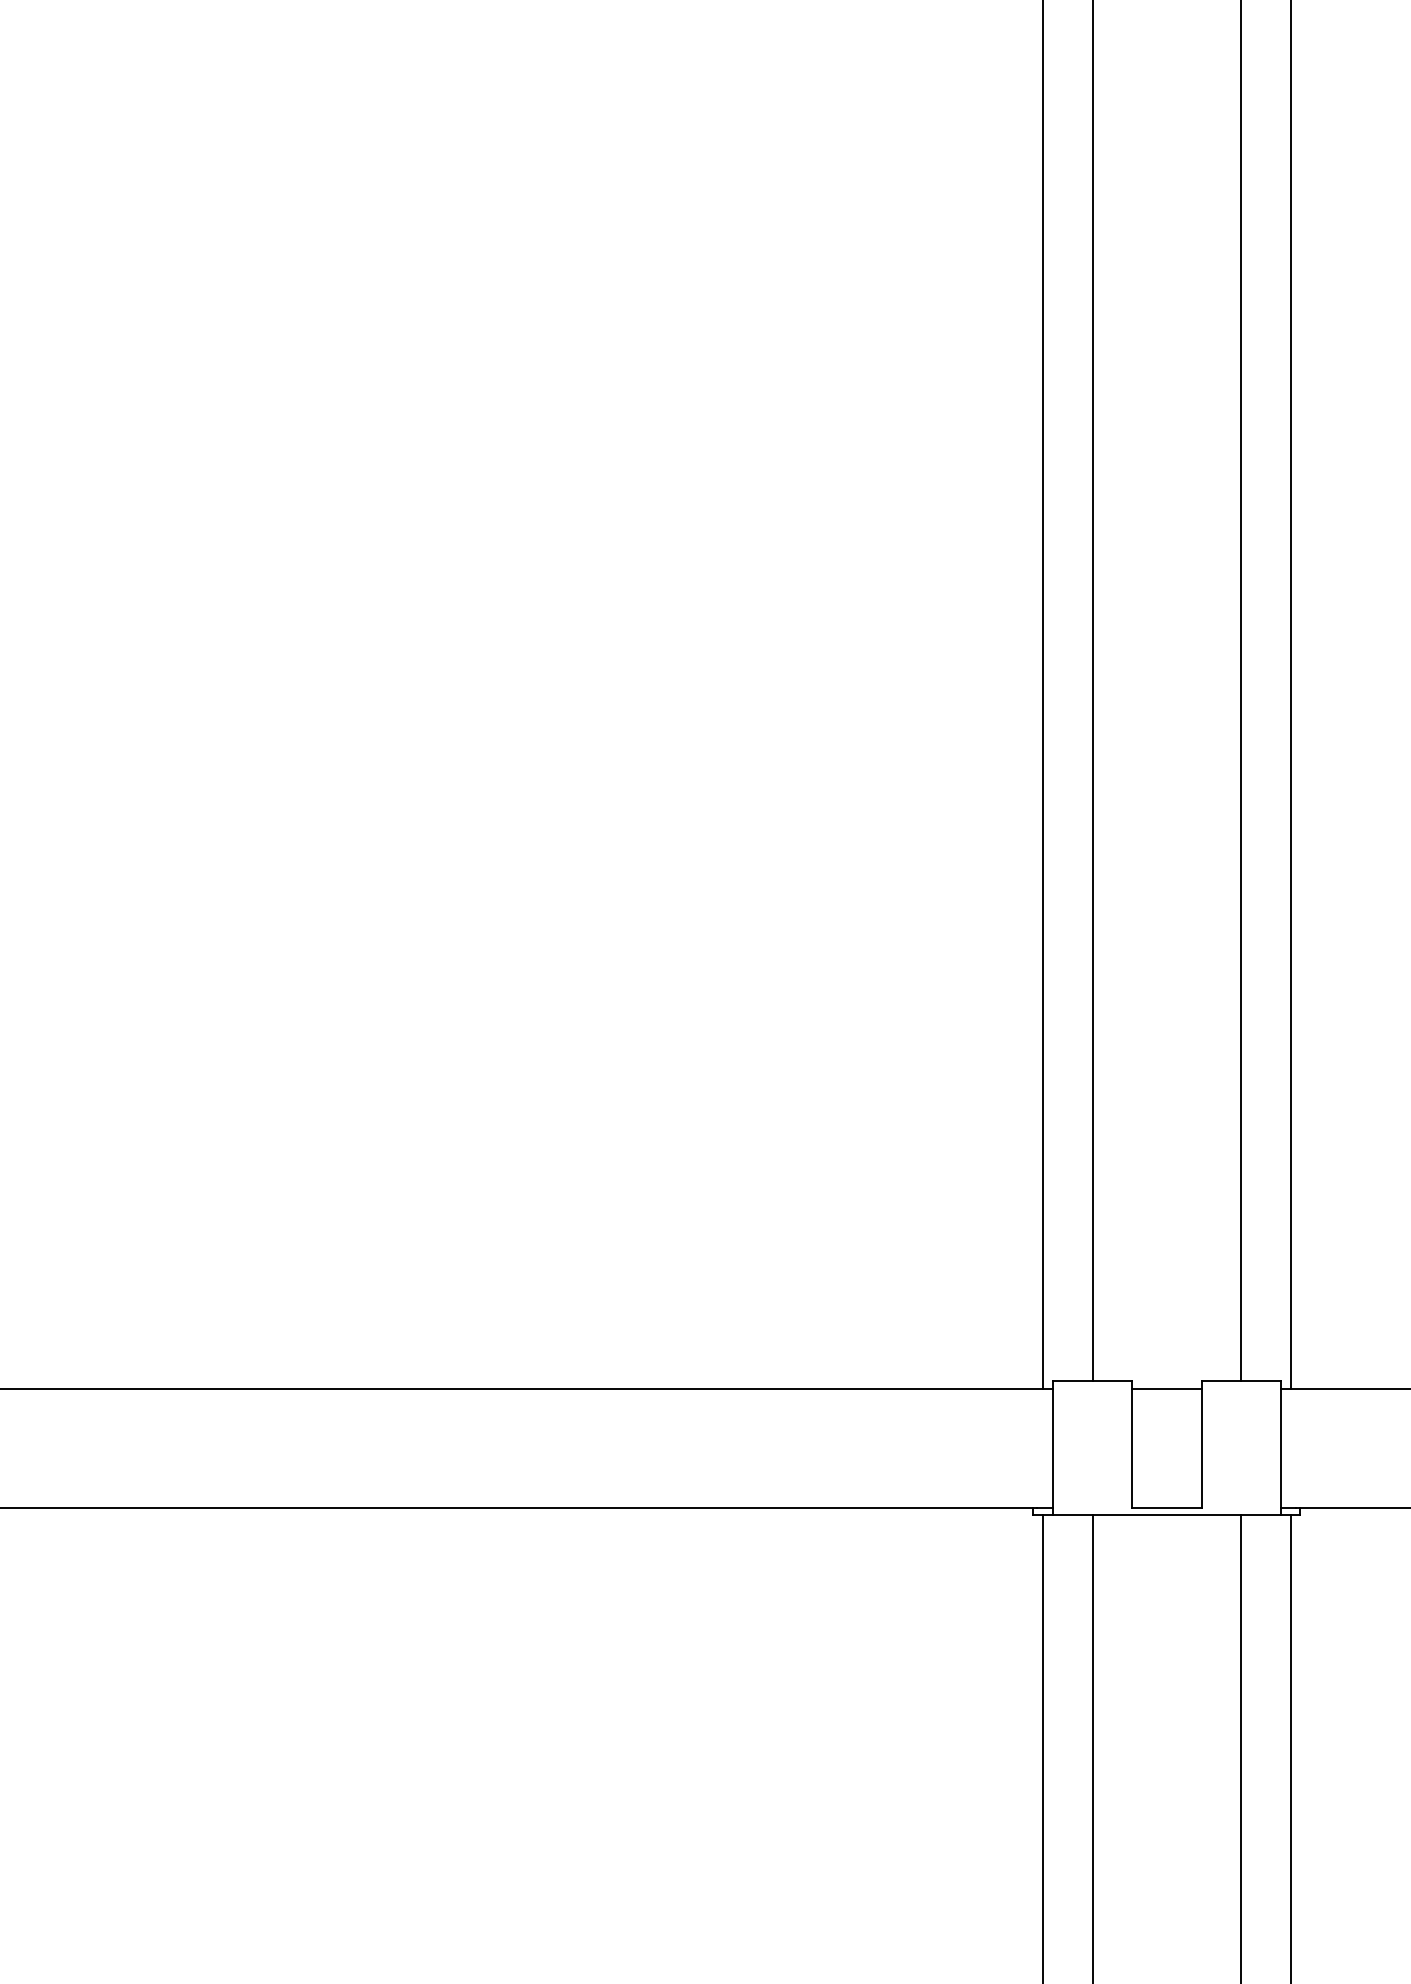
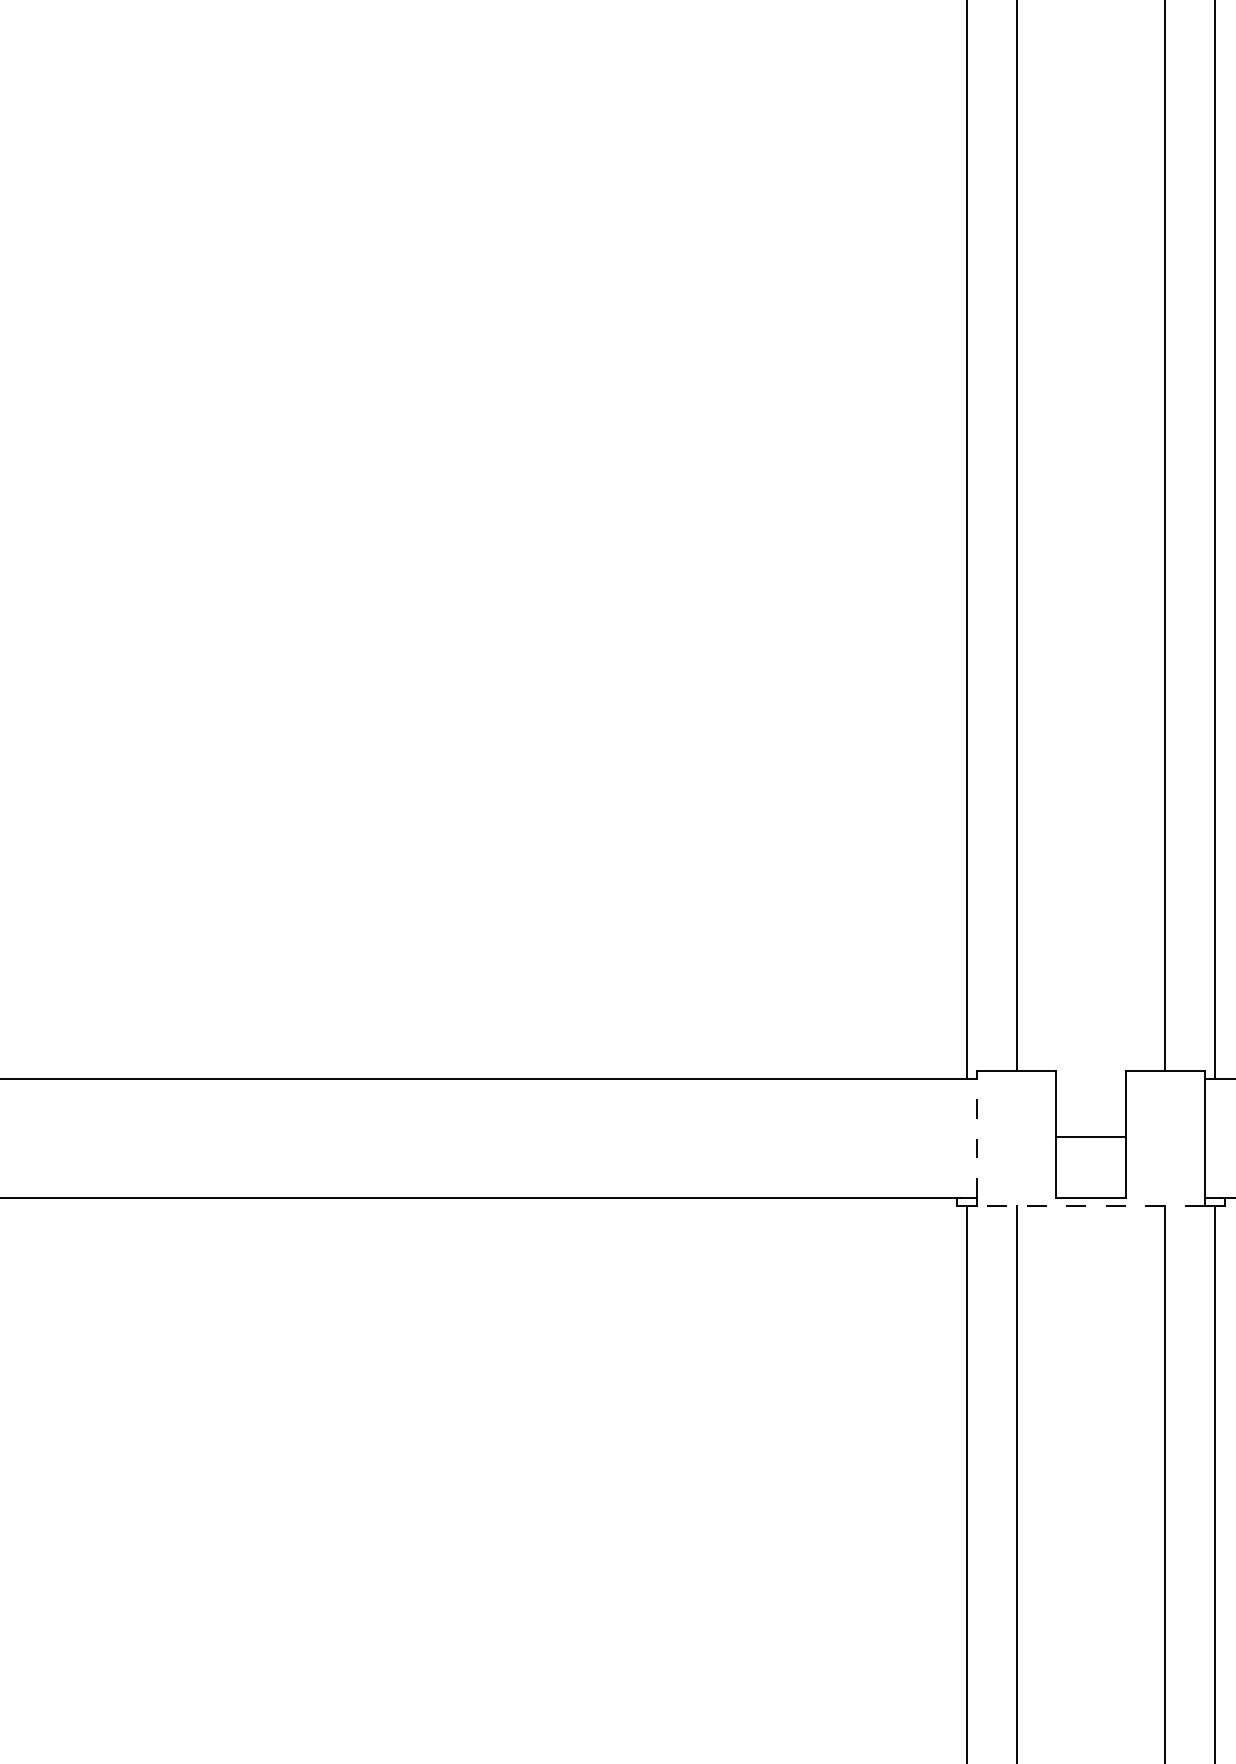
line: (1166, 1388) -> (1090, 1136), moved
line: (1053, 1443) -> (977, 1133), solid -> dashed
line: (1166, 1515) -> (1090, 1205), solid -> dashed

